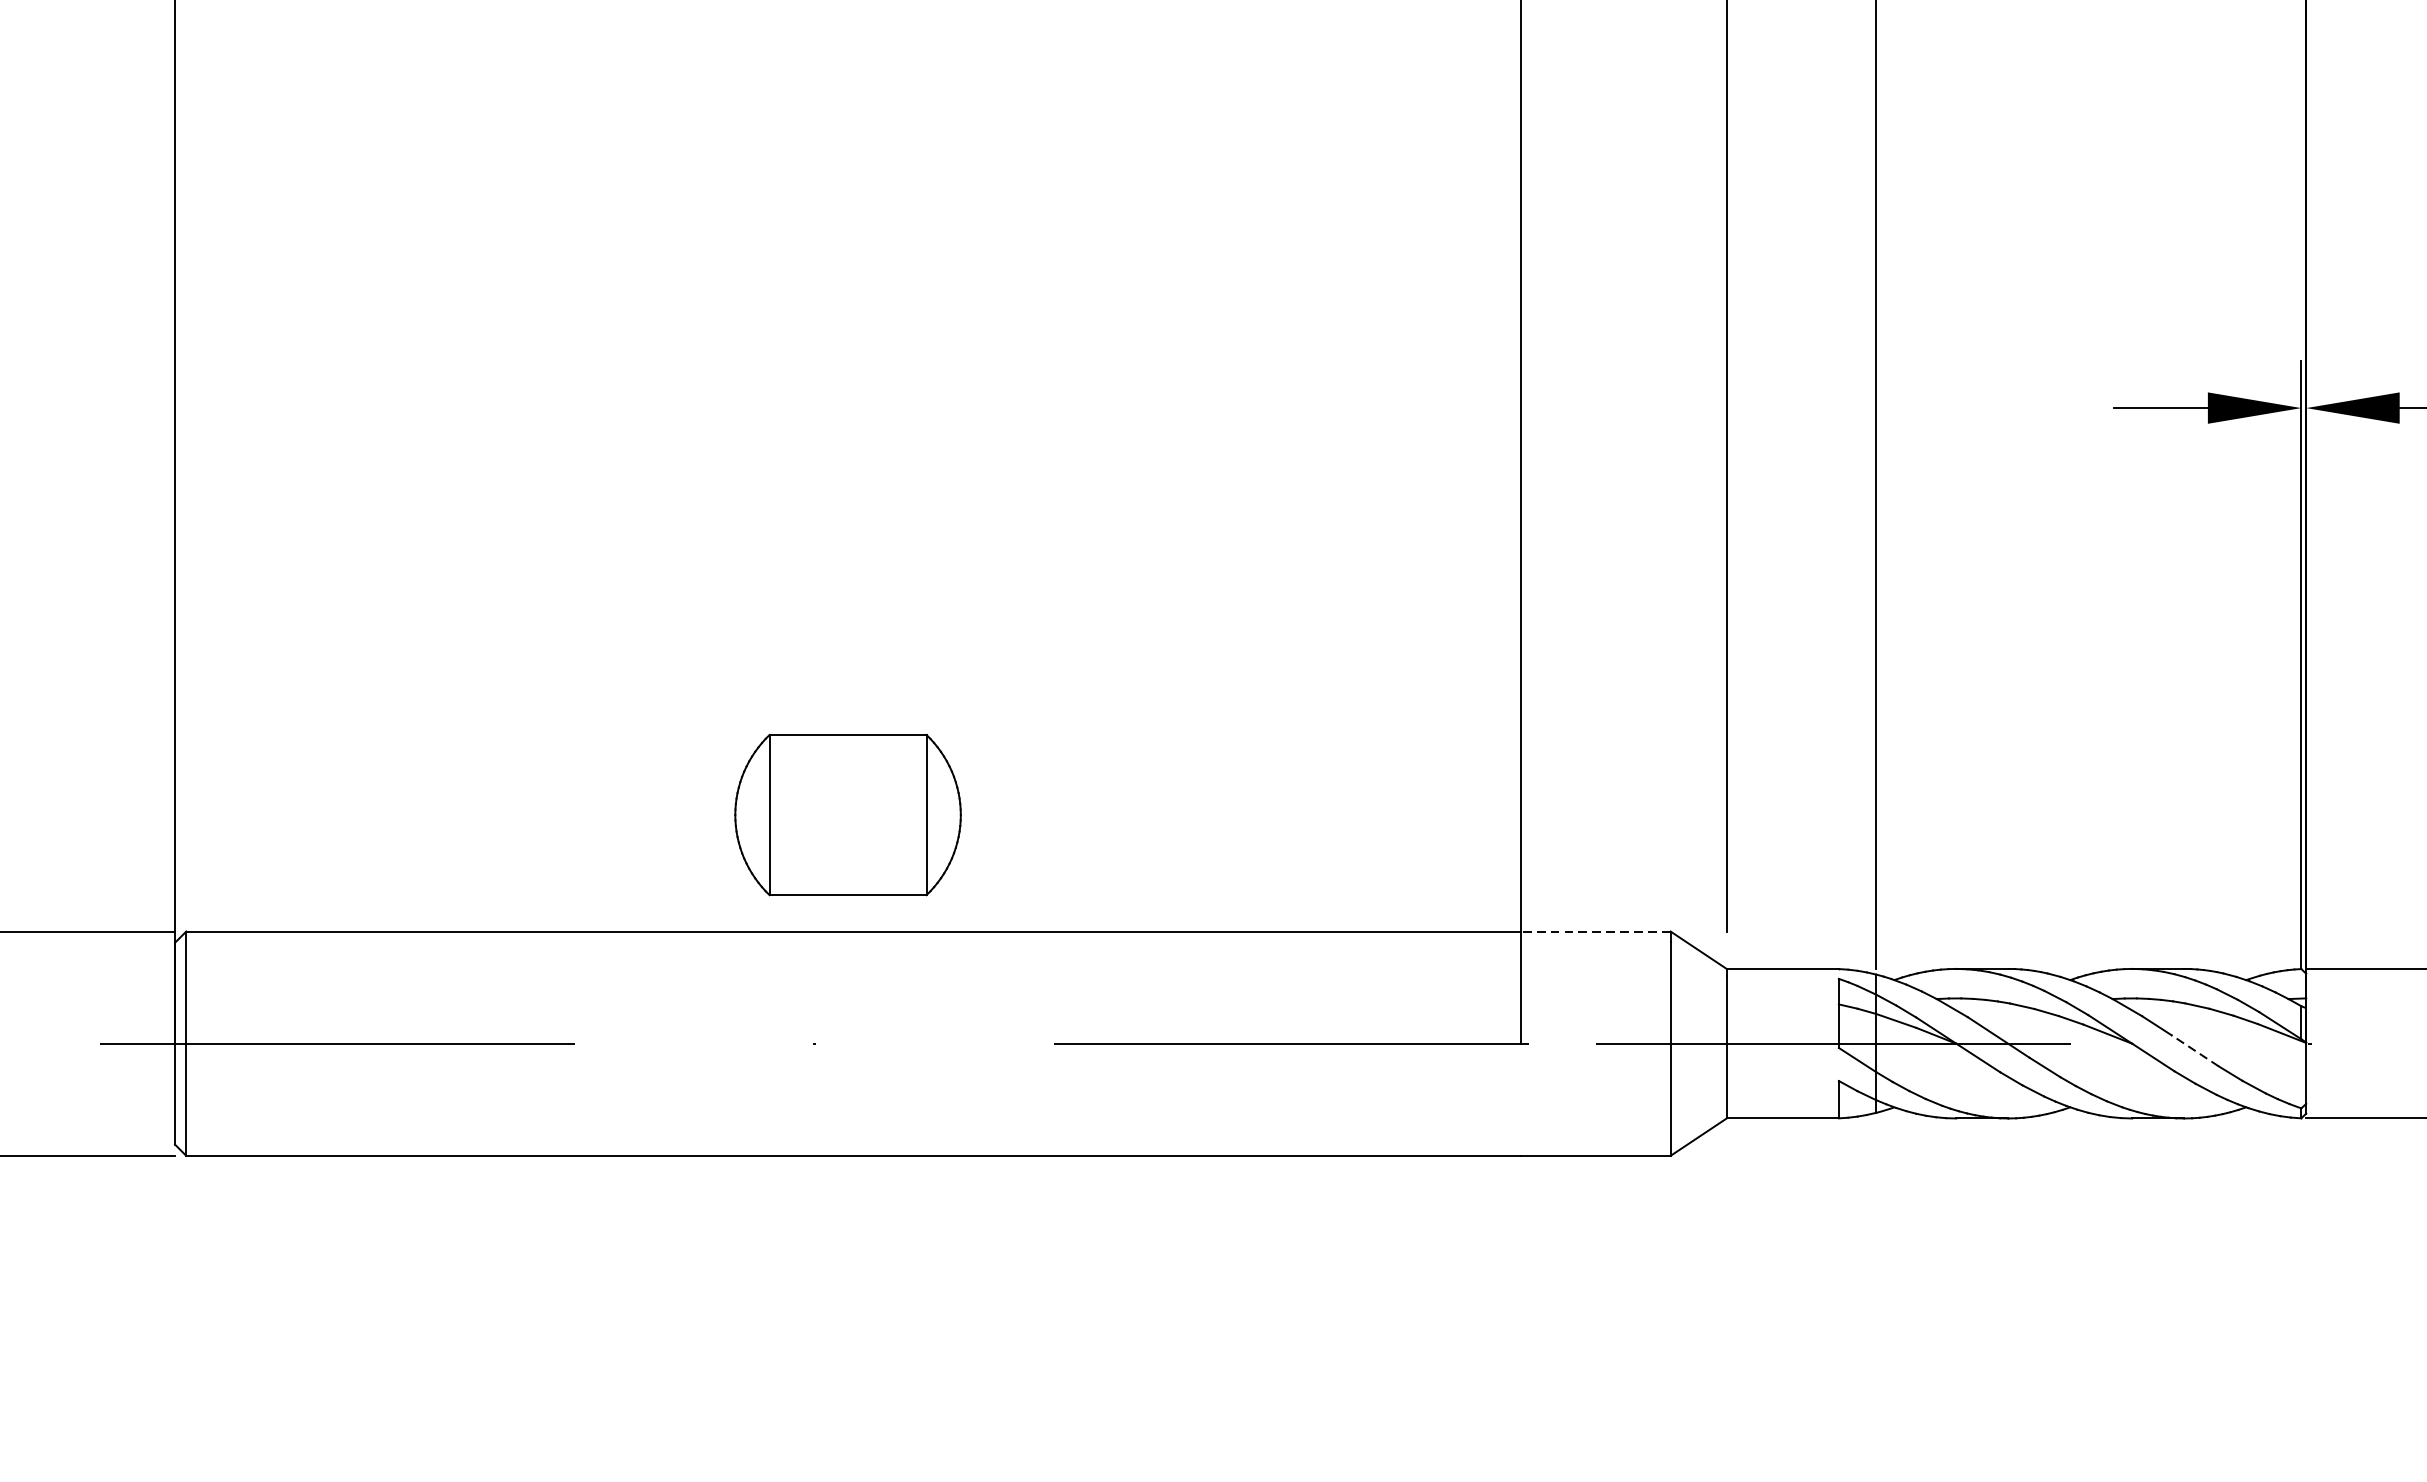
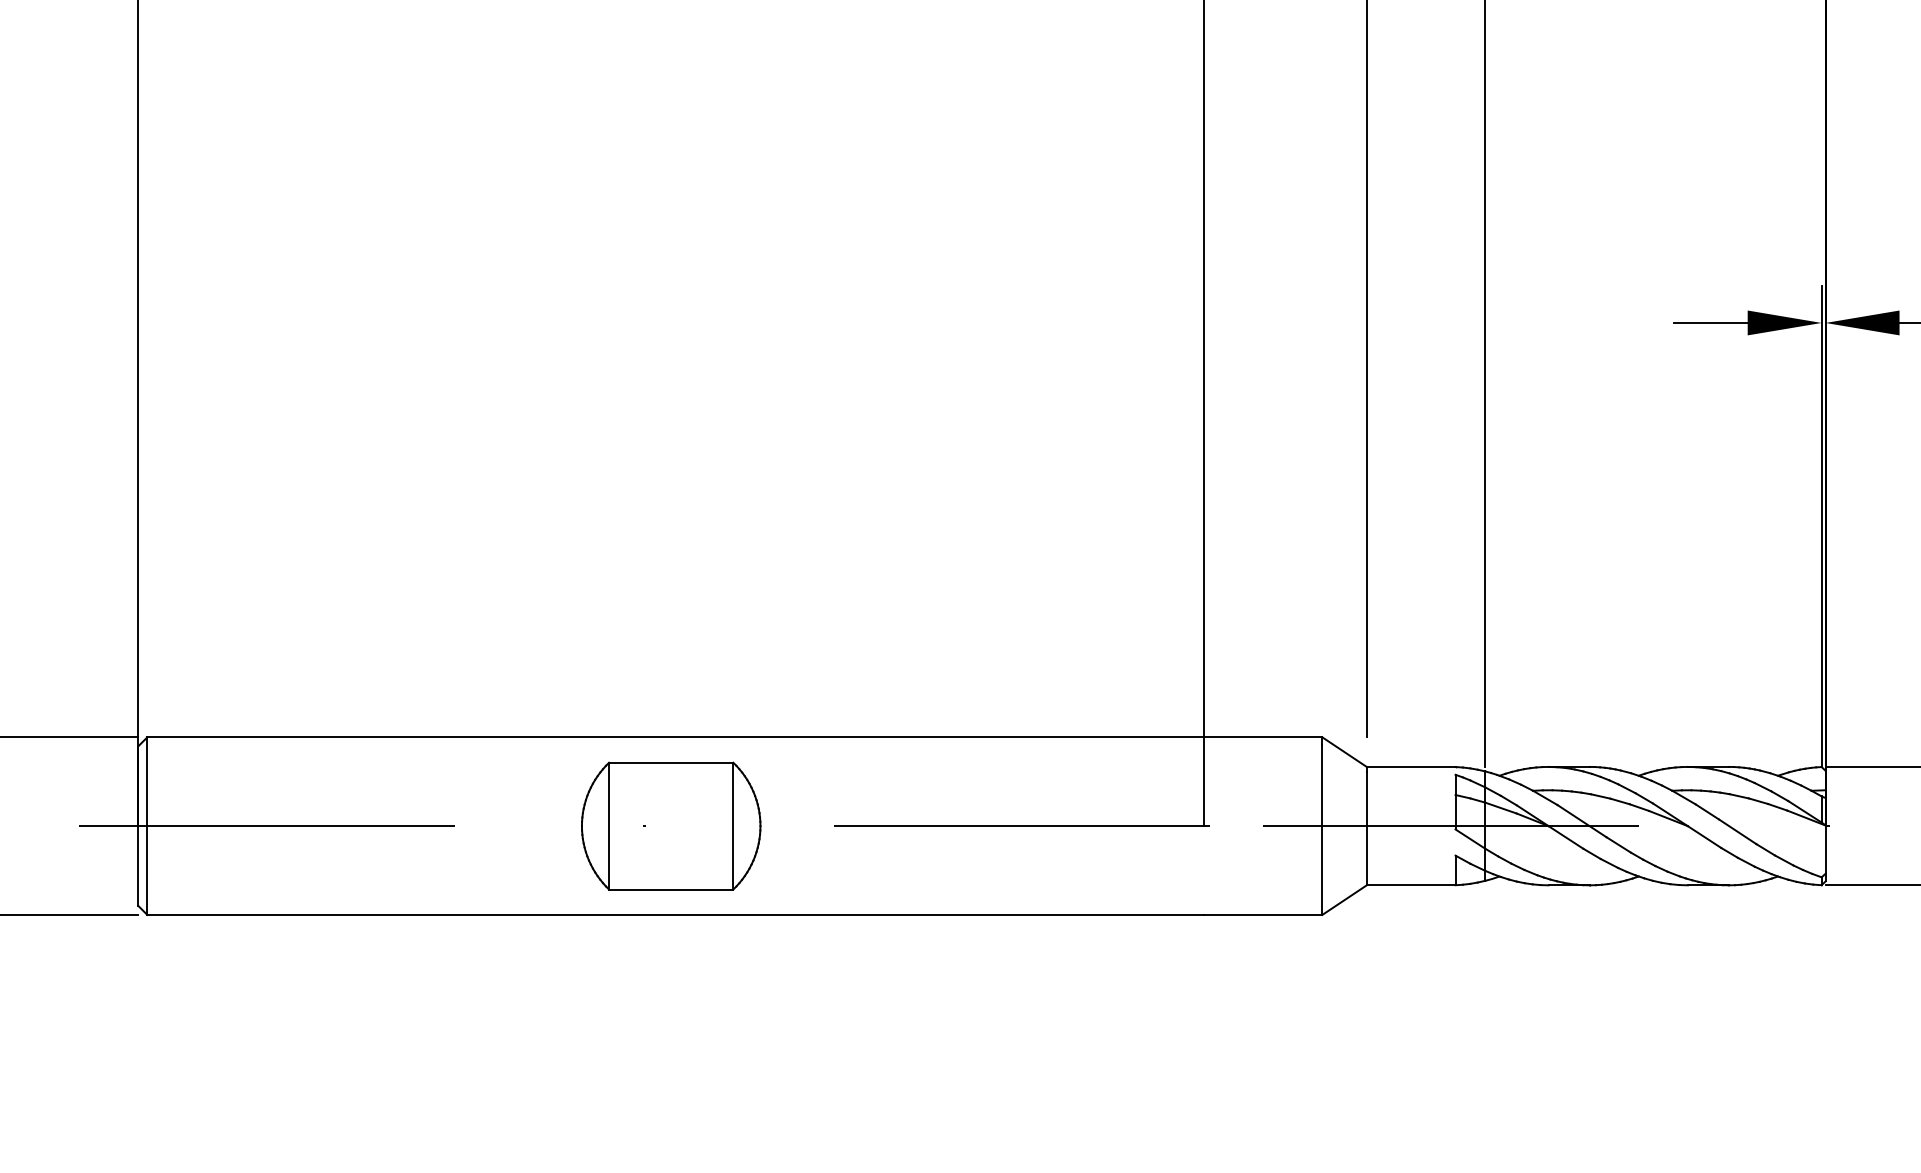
part: (848, 814) -> (671, 825), moved
line: (1594, 931) -> (1262, 737), dashed -> solid
line: (2195, 1050) -> (1737, 831), dashed -> solid

